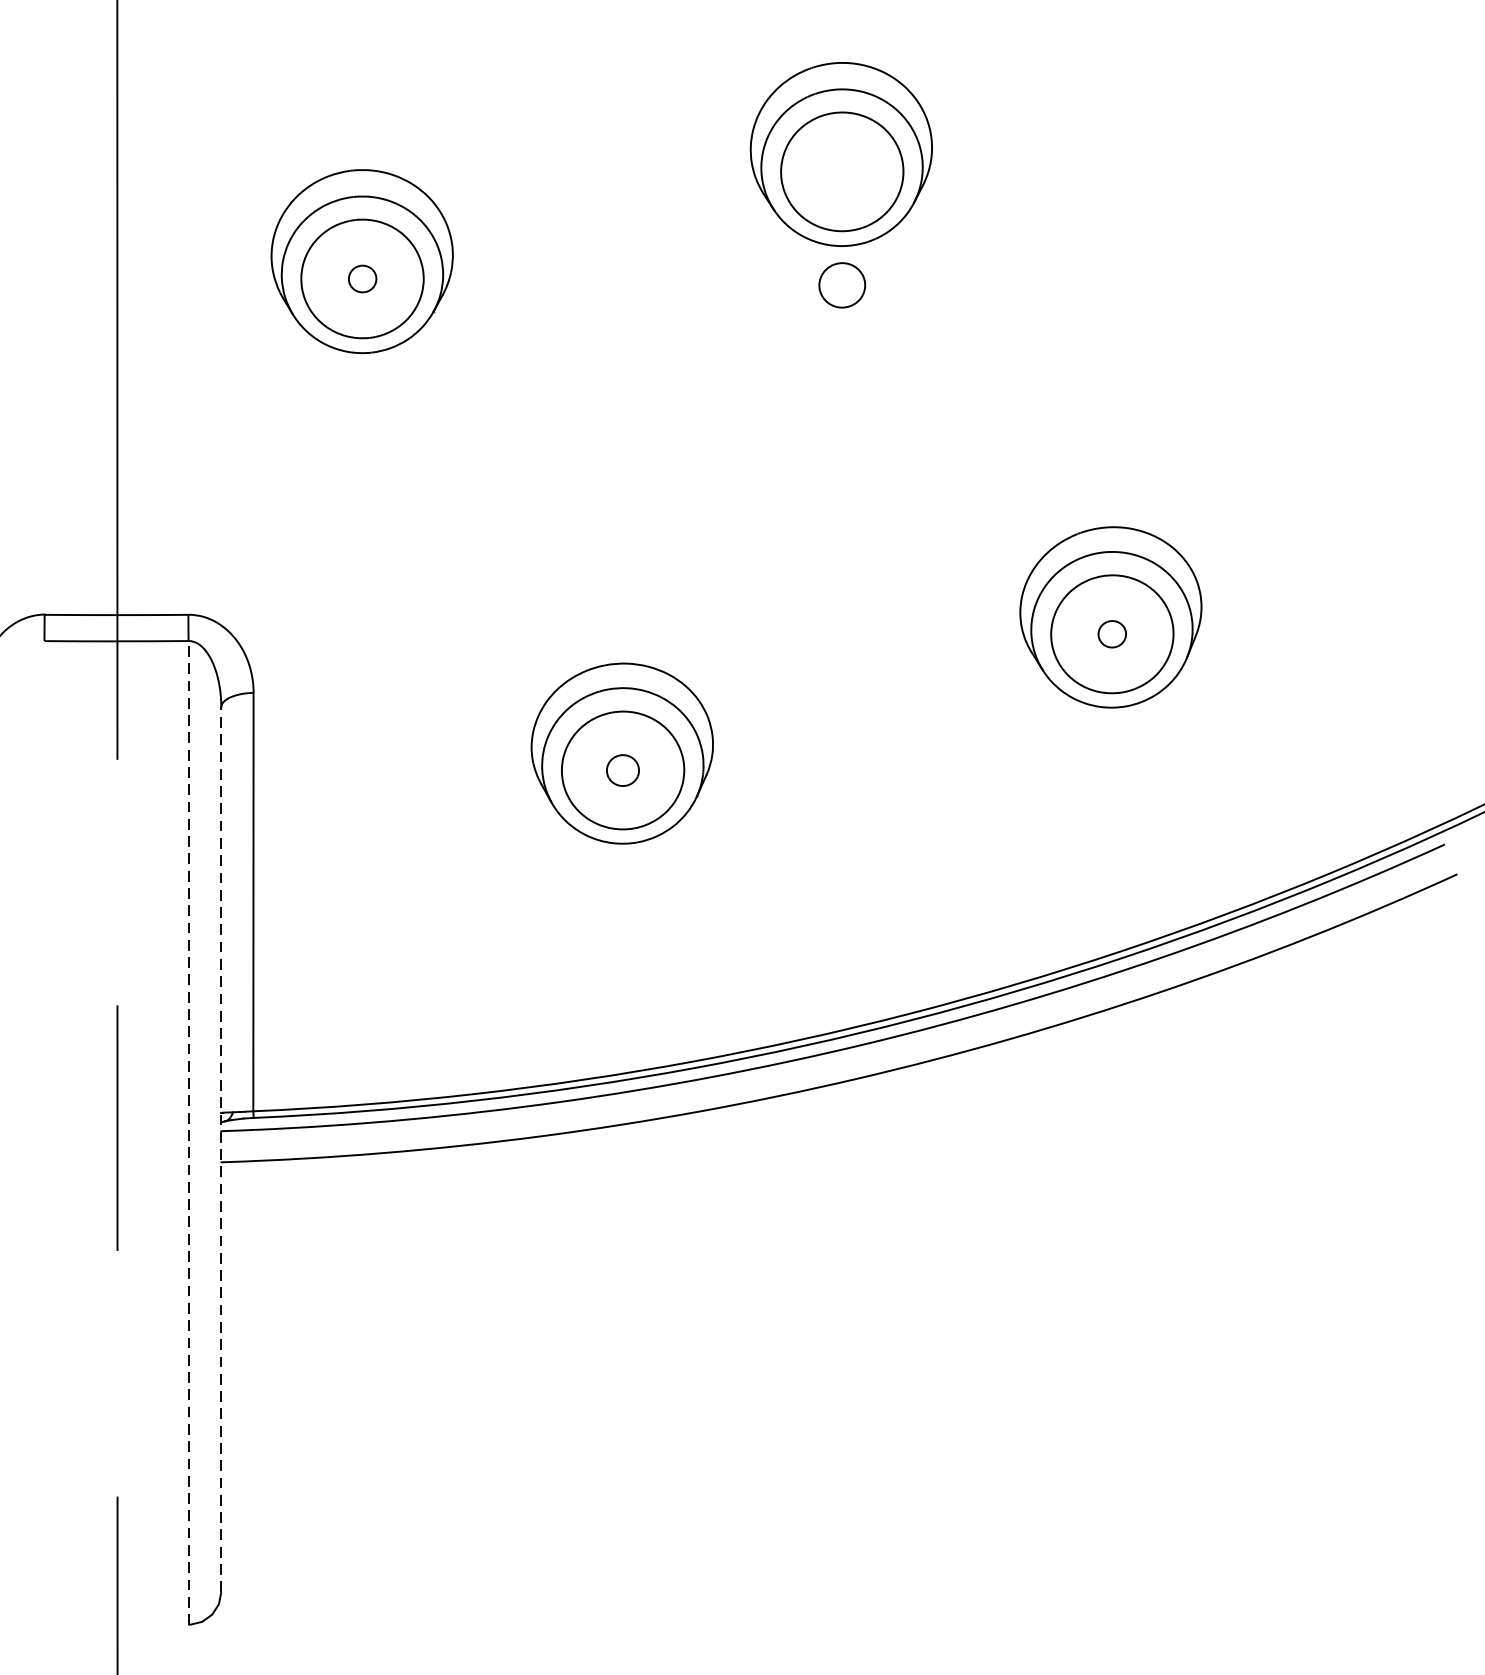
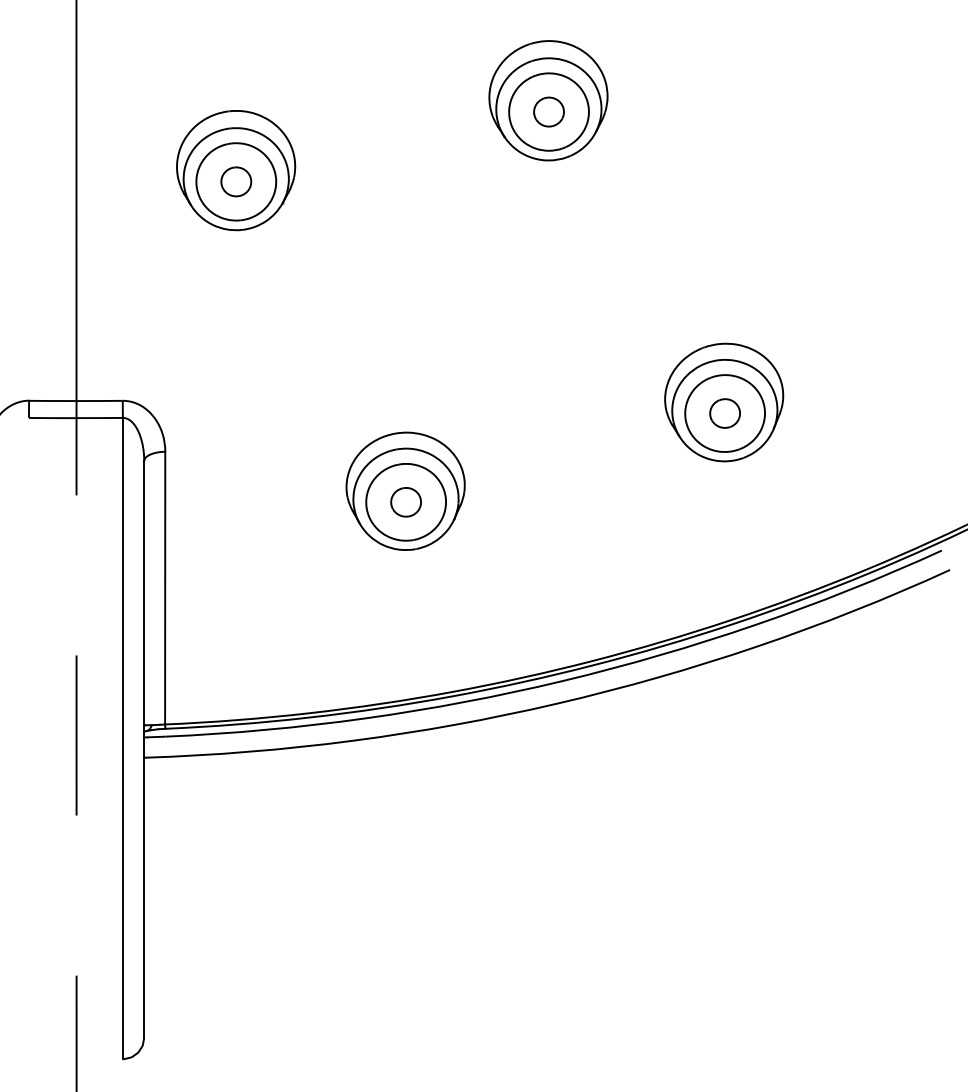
part: (362, 278) -> (236, 181), size x1.67
part: (841, 284) -> (548, 111), moved
part: (1111, 634) -> (724, 413), size x1.67
part: (622, 770) -> (405, 502), size x1.43
line: (187, 1132) -> (122, 738), dashed -> solid
line: (221, 1149) -> (144, 749), dashed -> solid

